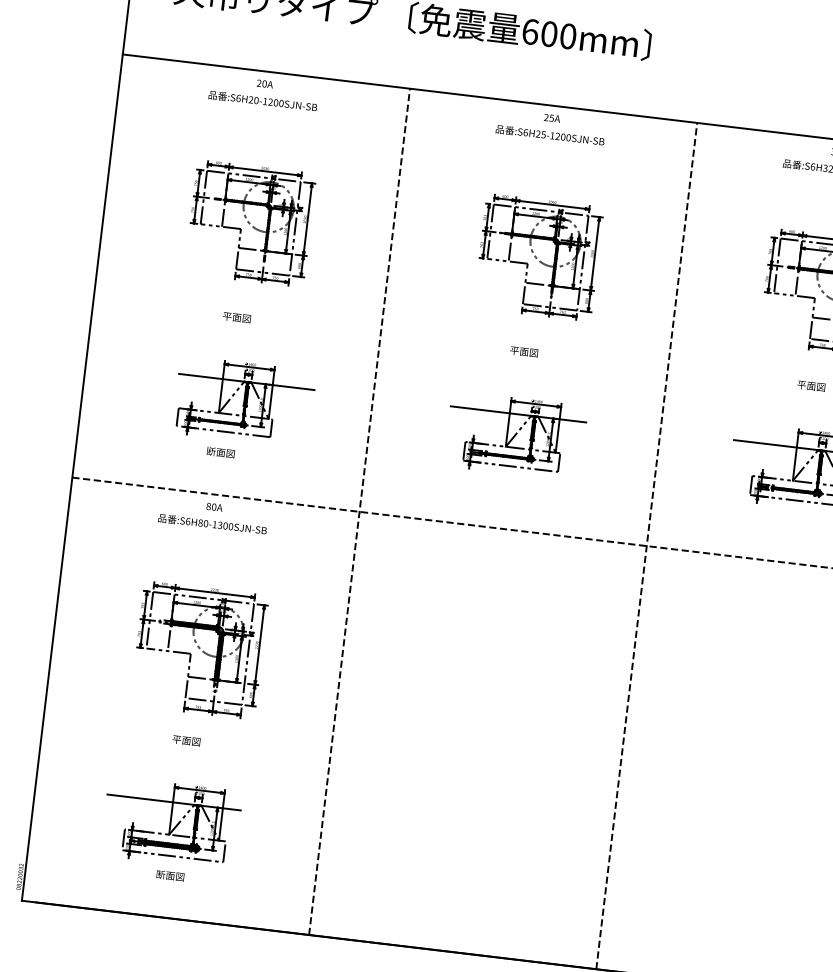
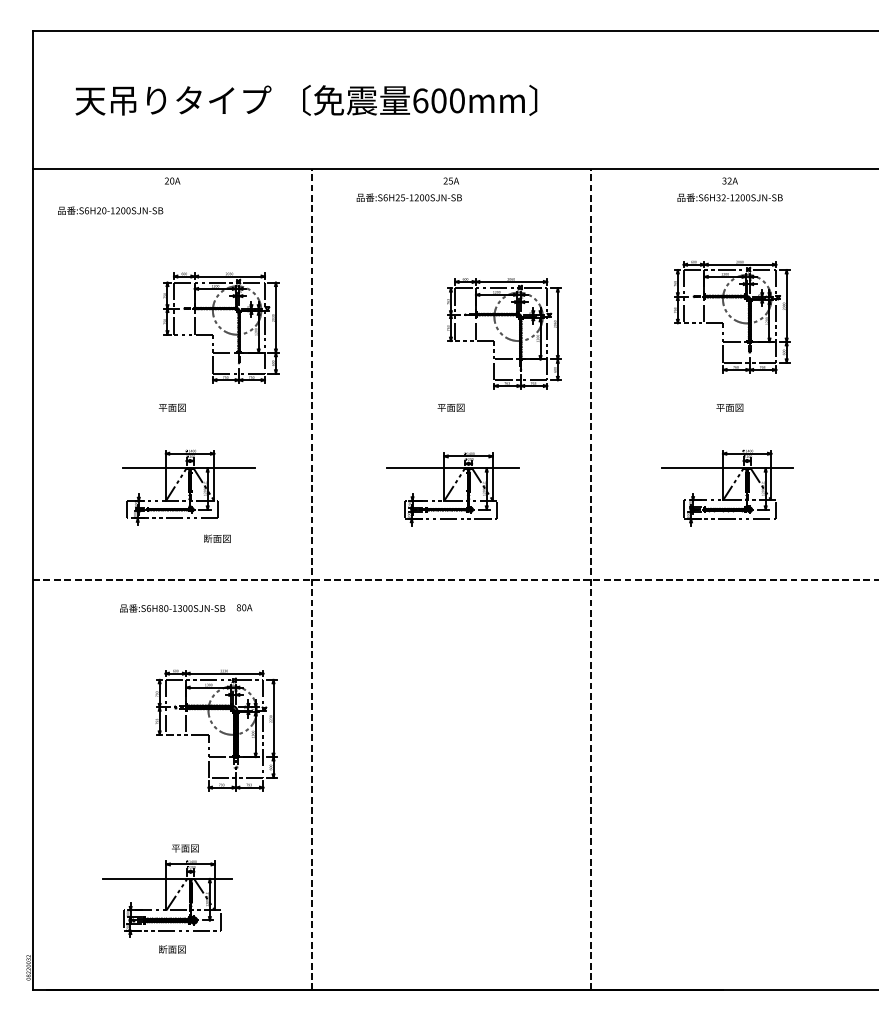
text: (262, 100) -> (110, 210), moved
text: (549, 135) -> (408, 197), moved
part: (250, 222) -> (221, 327), moved
part: (538, 257) -> (504, 333), moved
text: (221, 452) -> (217, 538), moved
text: (214, 506) -> (244, 607), moved
part: (199, 650) -> (216, 730), moved
text: (186, 740) -> (185, 848), moved

